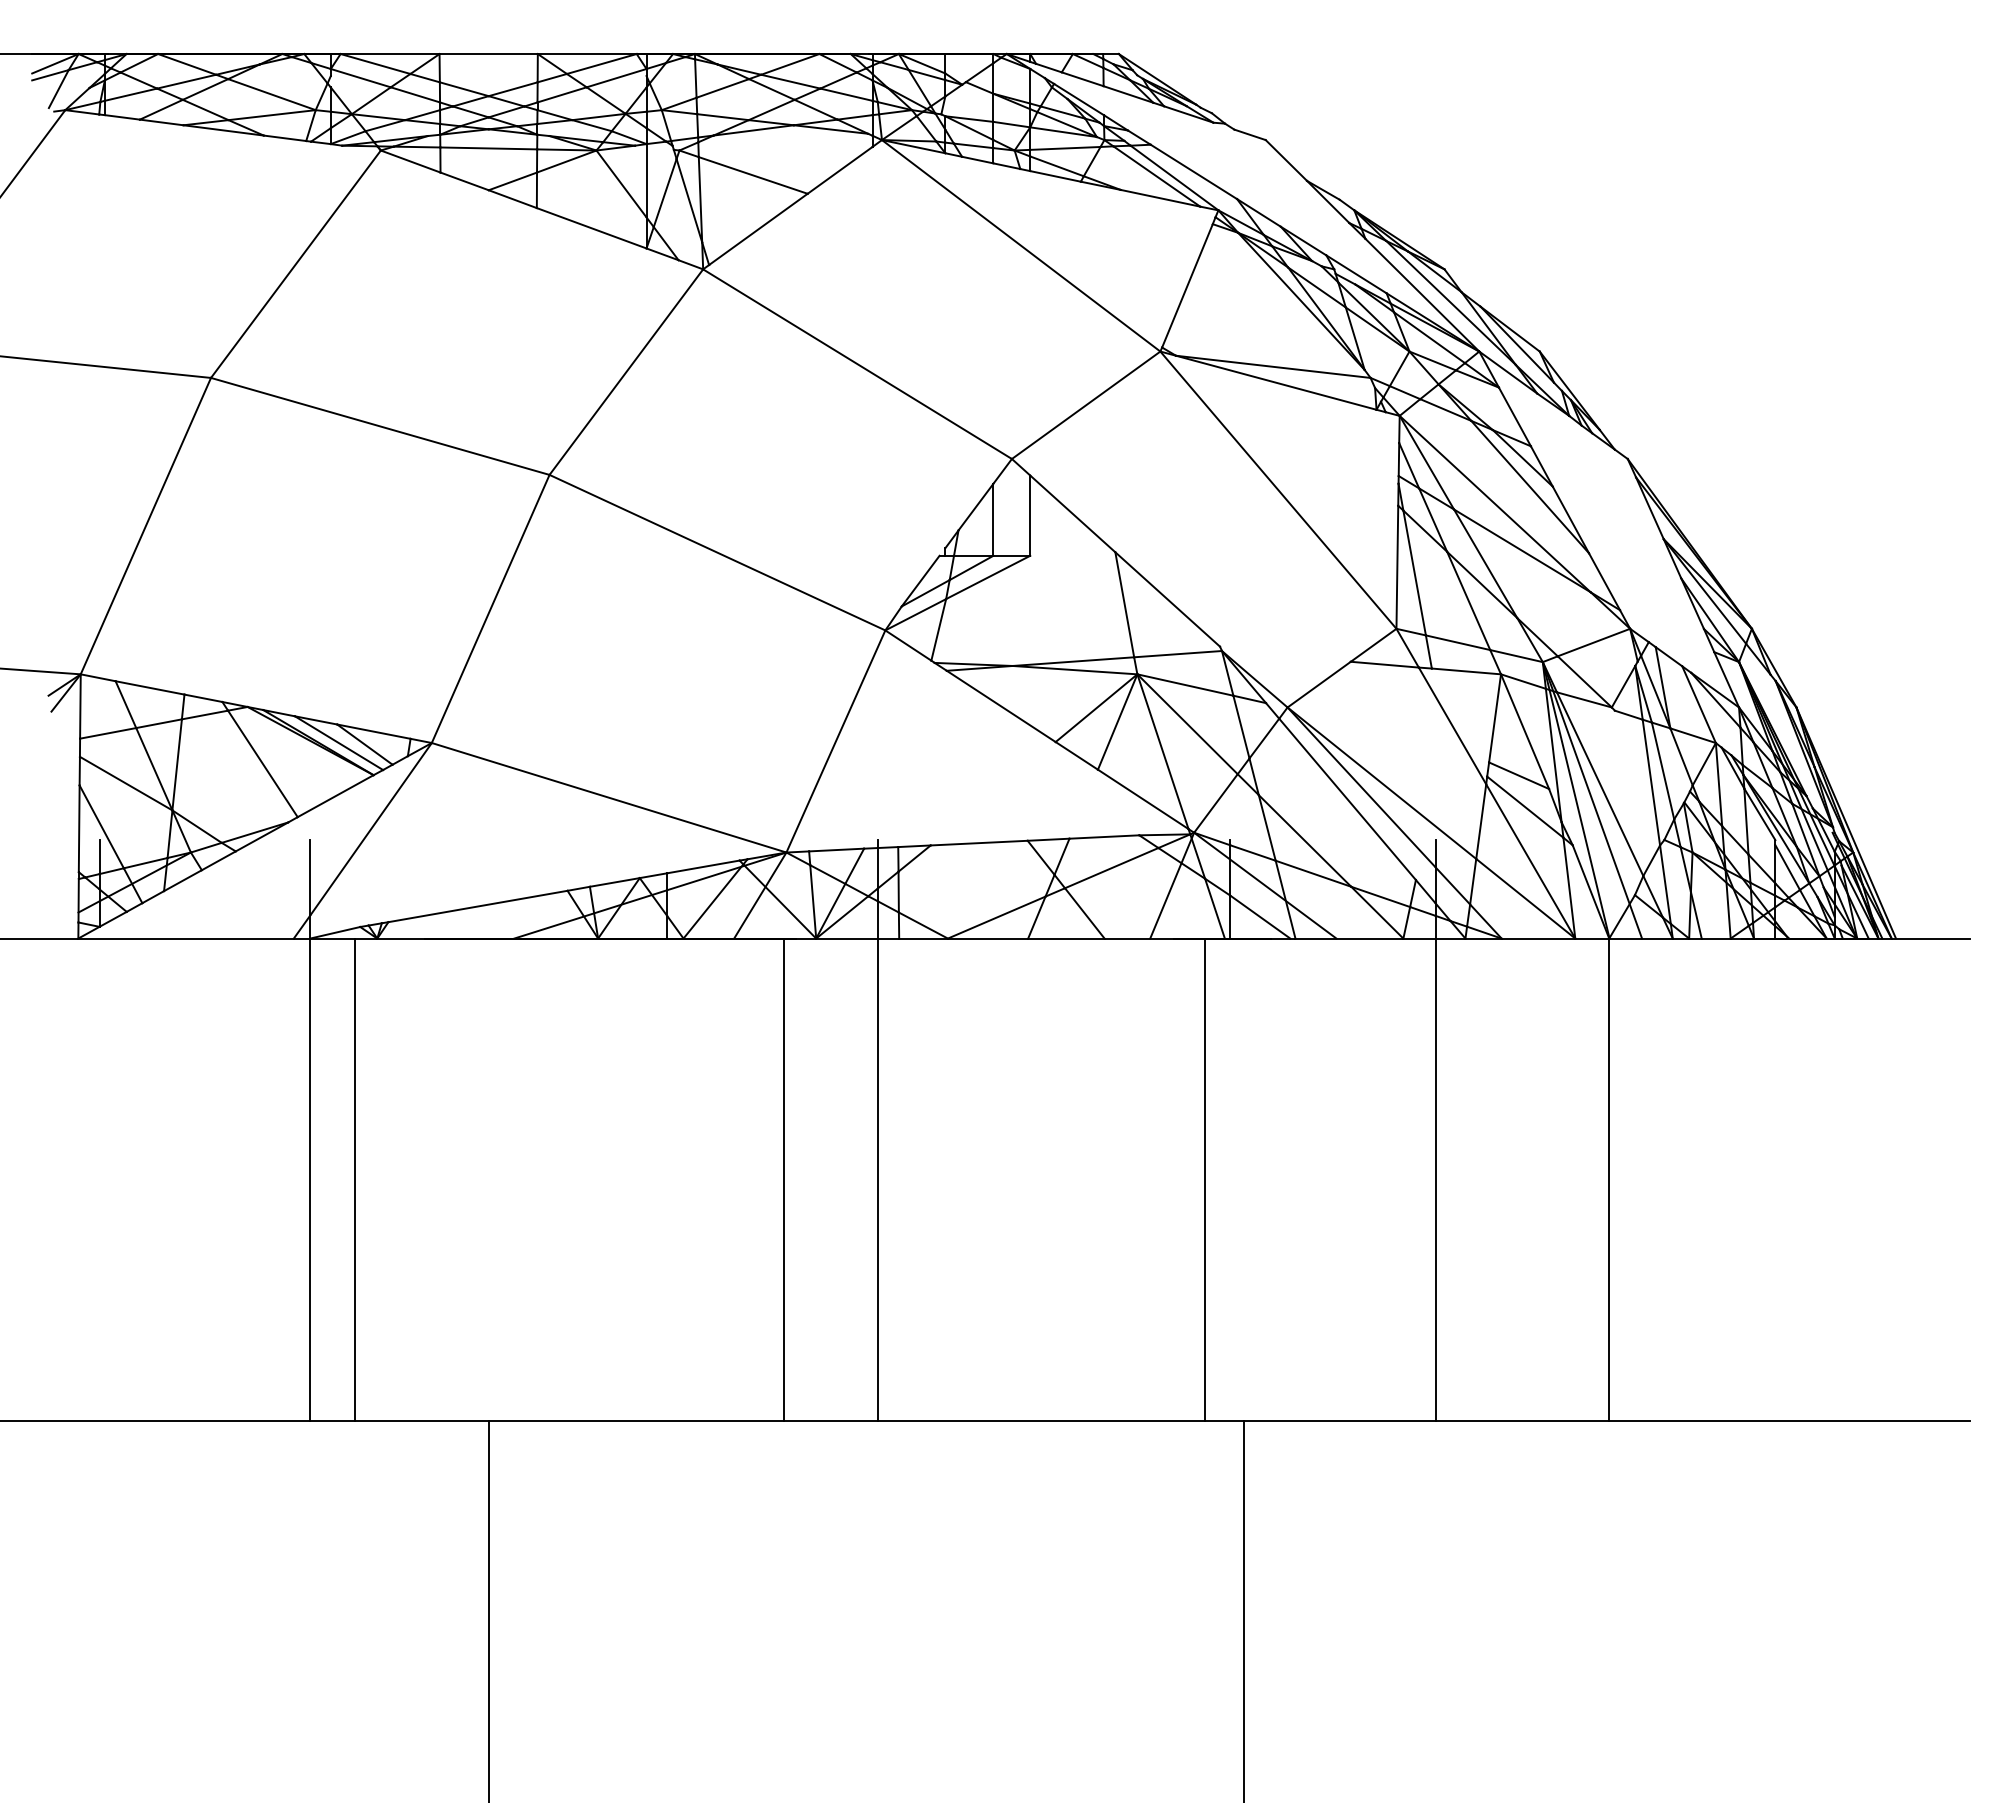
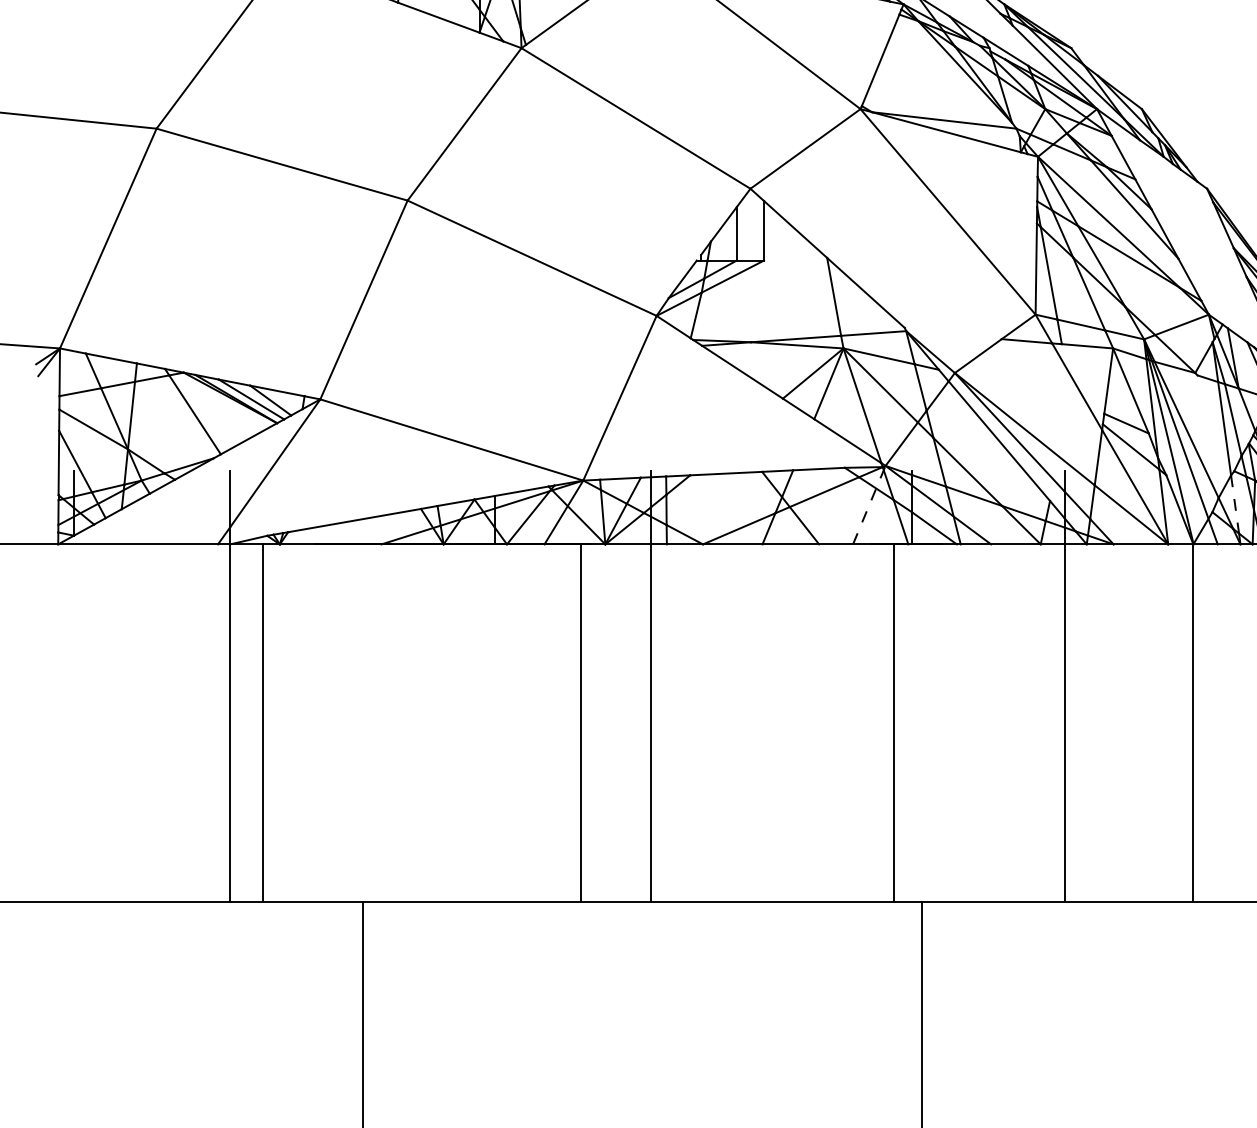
line: (1665, 884) -> (1235, 504), solid -> dashed
line: (1172, 885) -> (869, 505), solid -> dashed

